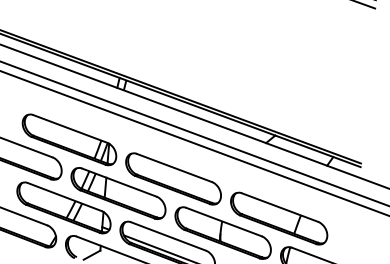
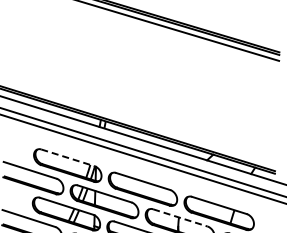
line: (69, 128) -> (67, 157), solid -> dashed
line: (224, 221) -> (180, 217), solid -> dashed

